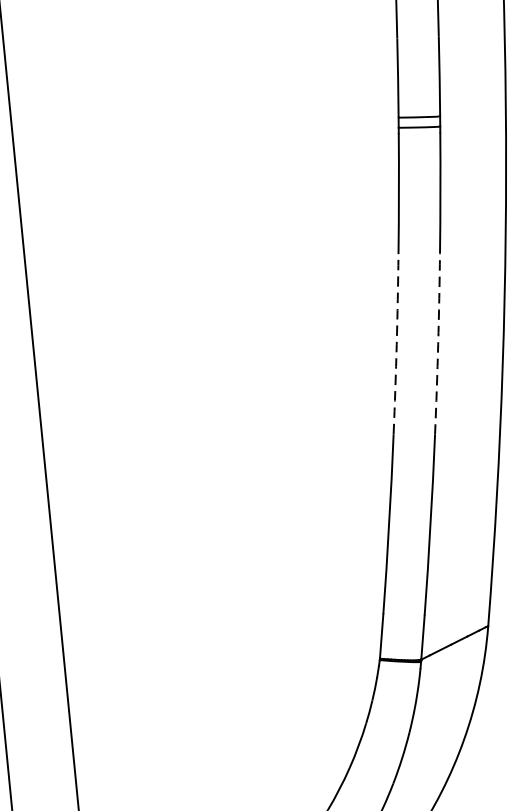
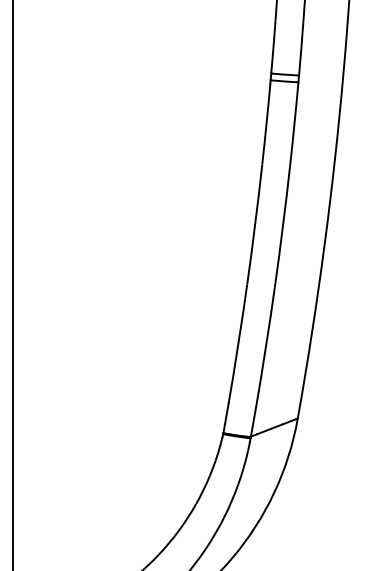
arc: (397, 344) -> (255, 224), dashed -> solid
arc: (437, 344) -> (282, 227), dashed -> solid

